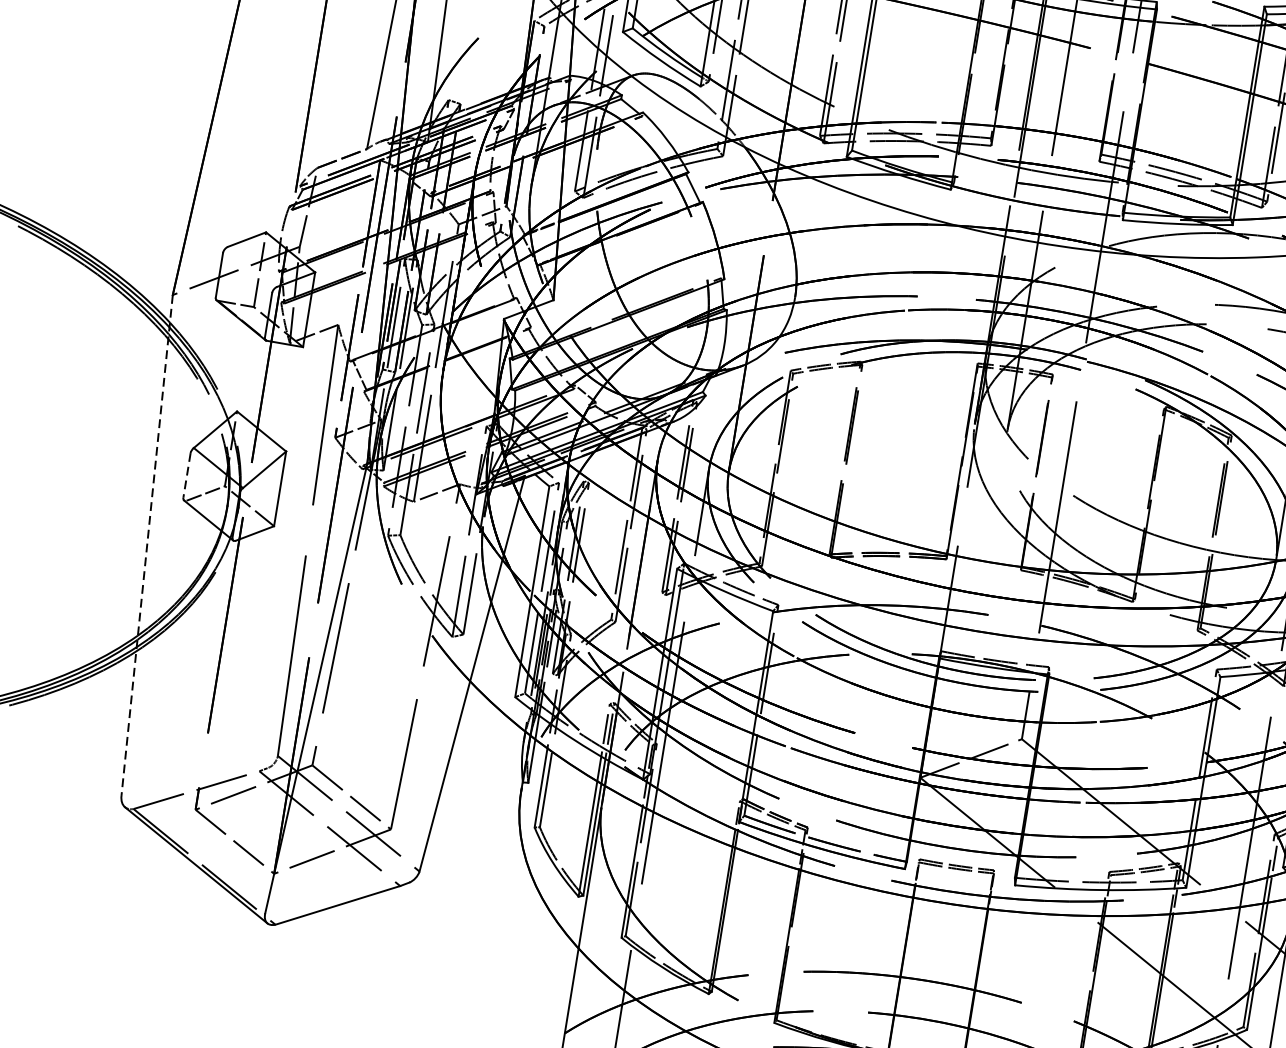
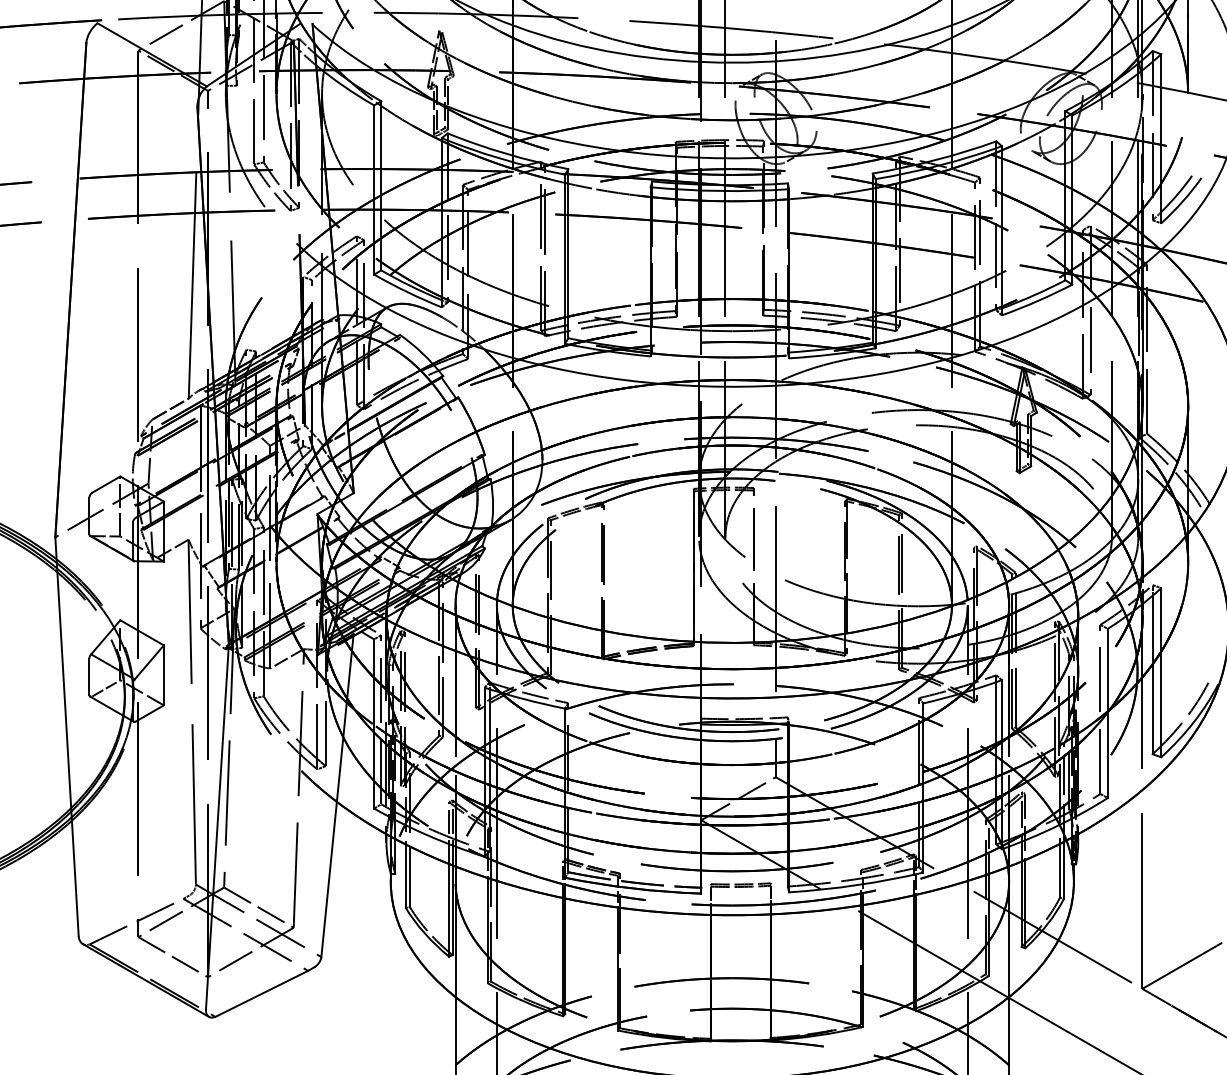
line: (187, 475) -> (89, 676), dashed -> solid
line: (147, 545) -> (67, 736), dashed -> solid

